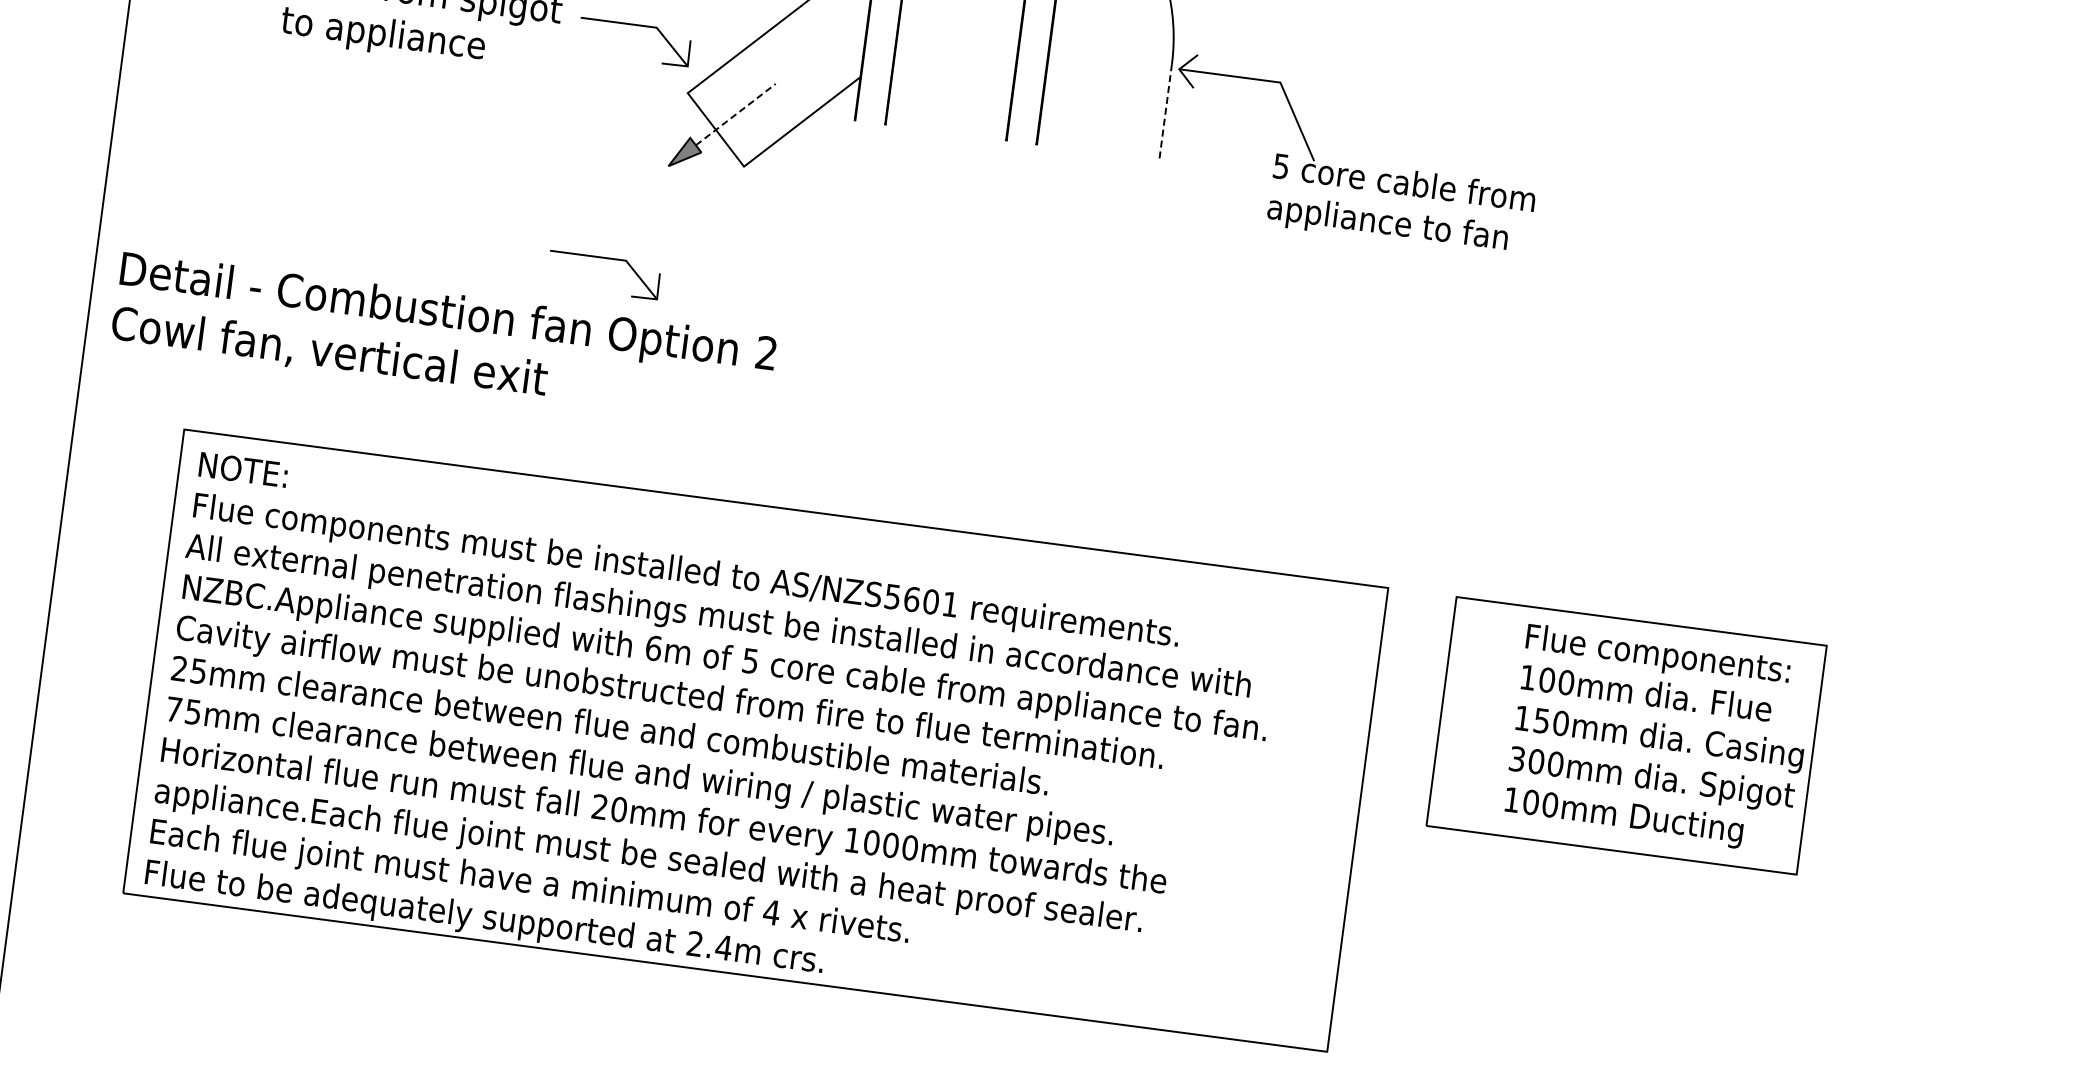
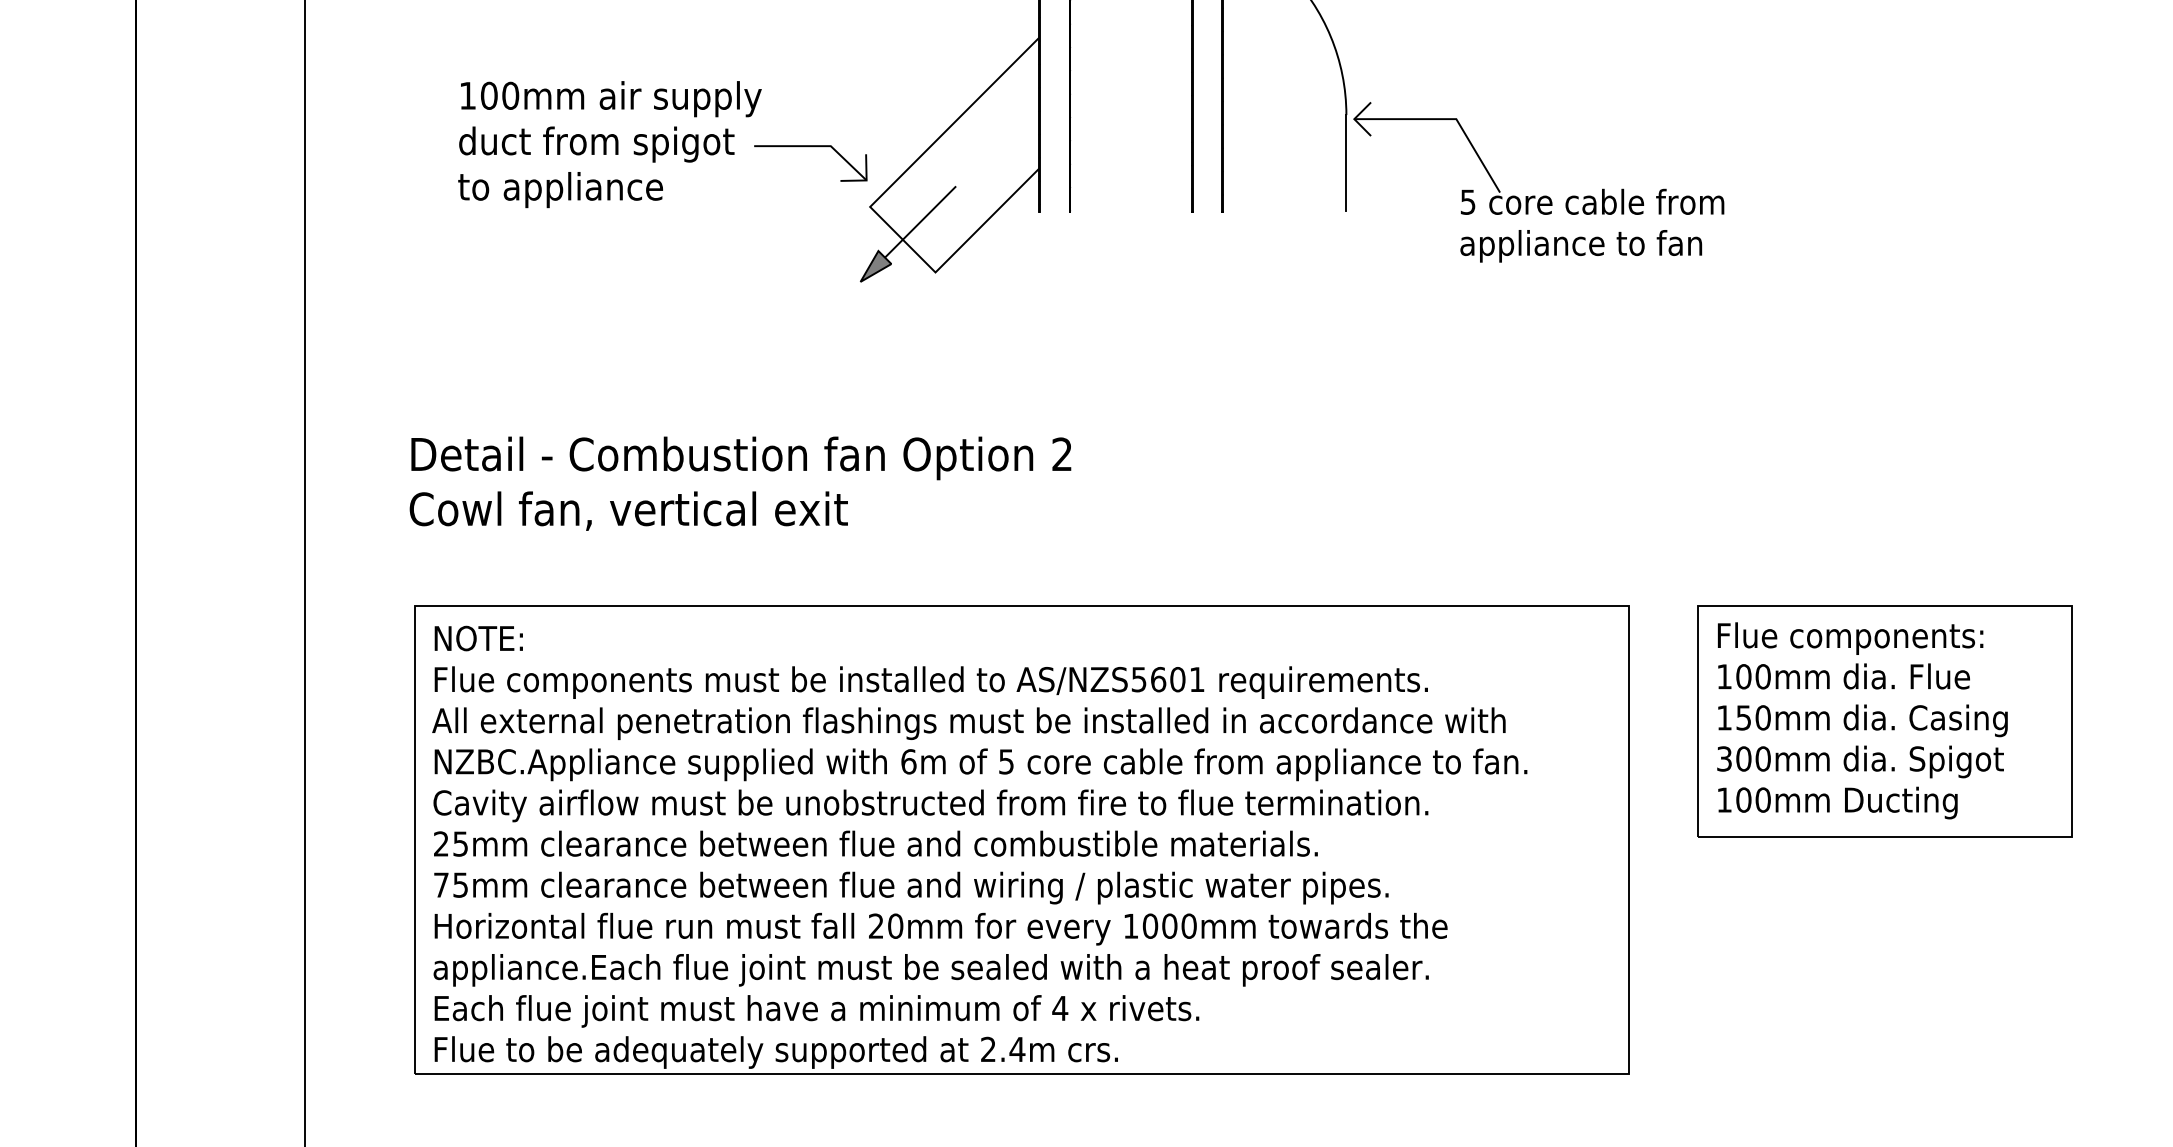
line: (1165, 112) -> (1346, 163), dashed -> solid
line: (735, 114) -> (920, 221), dashed -> solid
part: (605, 259) -> (810, 382), removed
text: (443, 339) -> (740, 483), moved
text: (1659, 738) -> (1862, 720), moved

